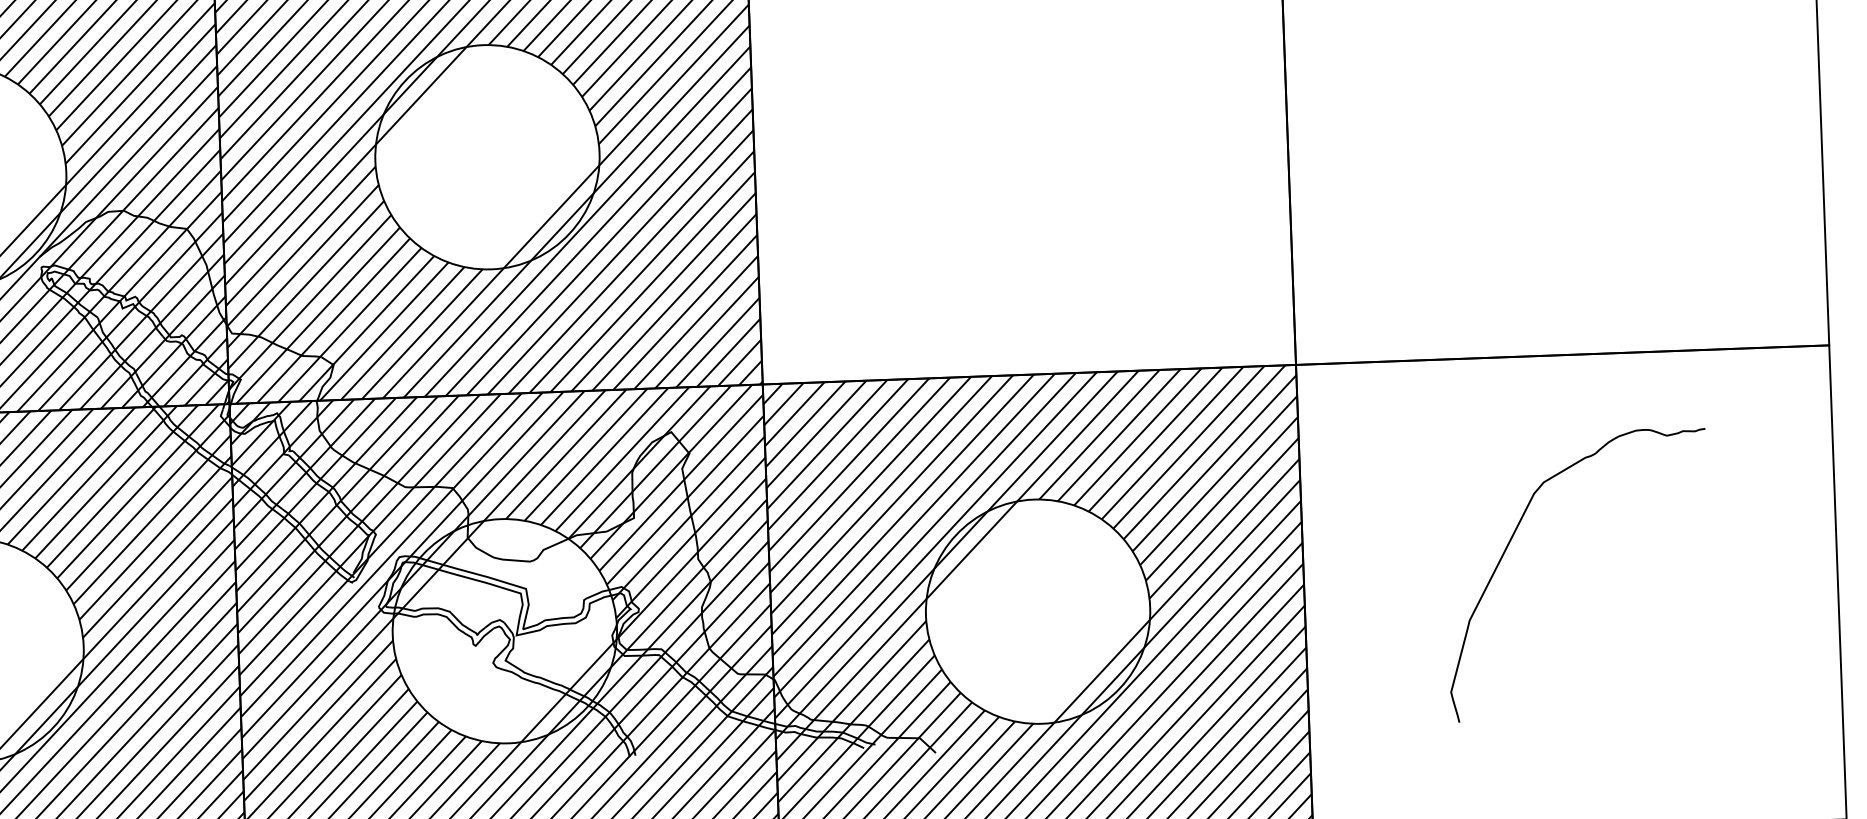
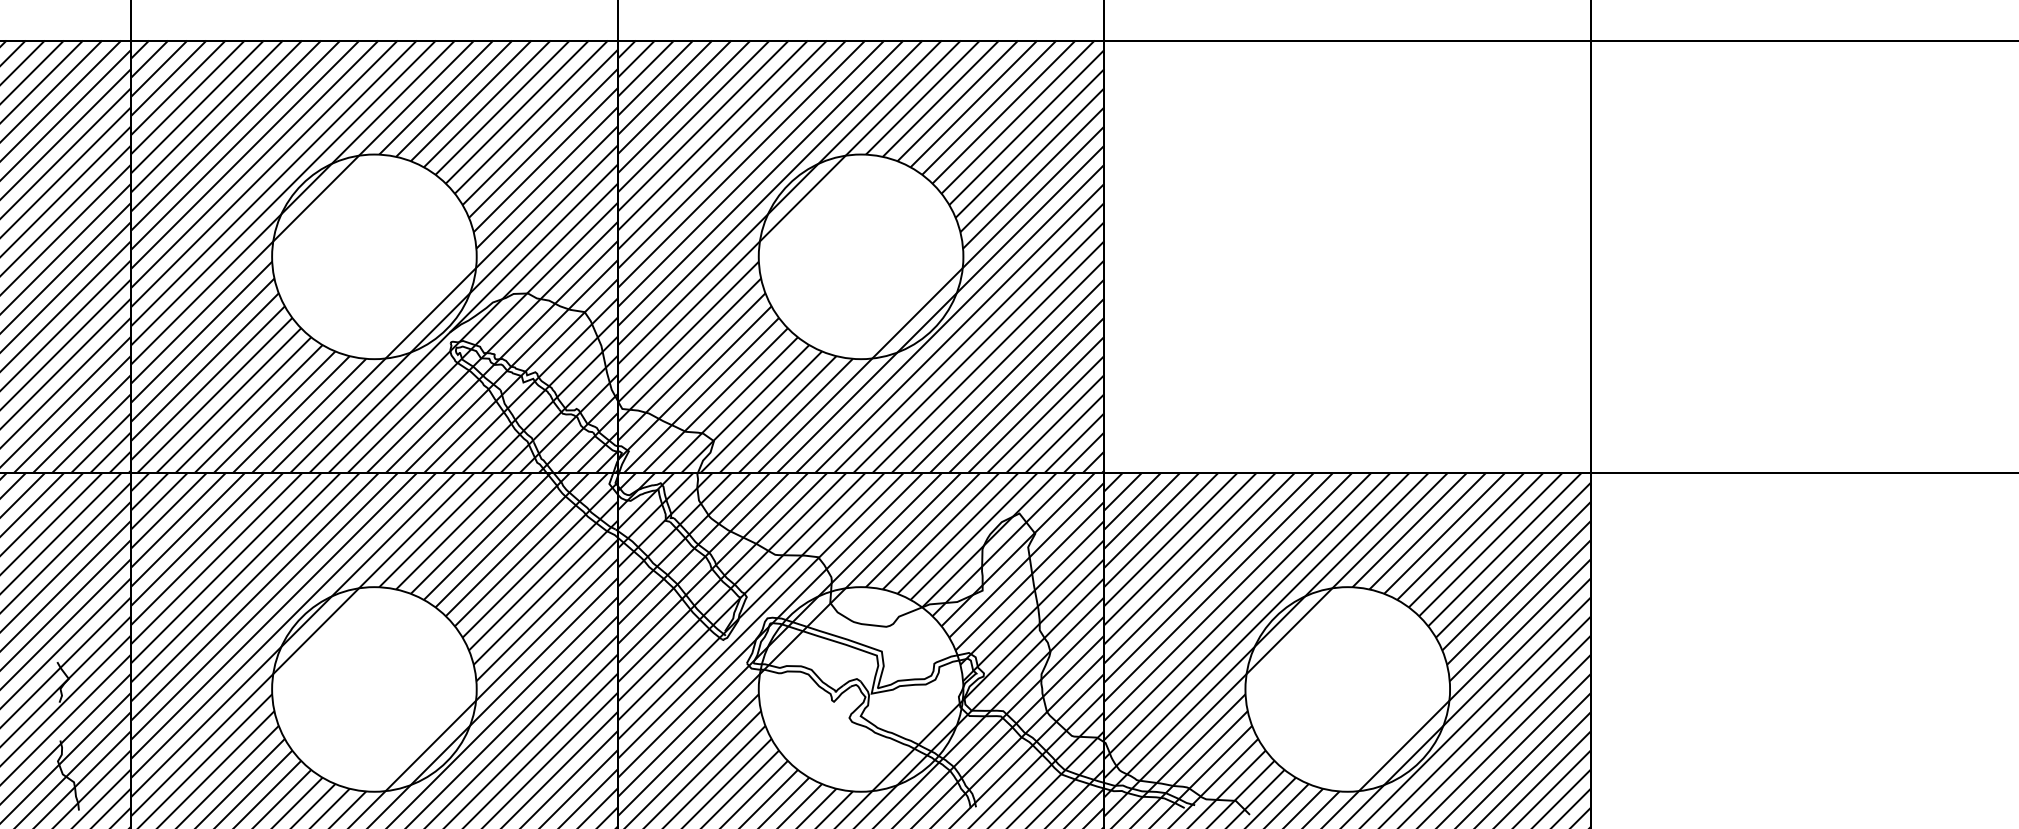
curve: (1512, 539) -> (1782, 639), removed

